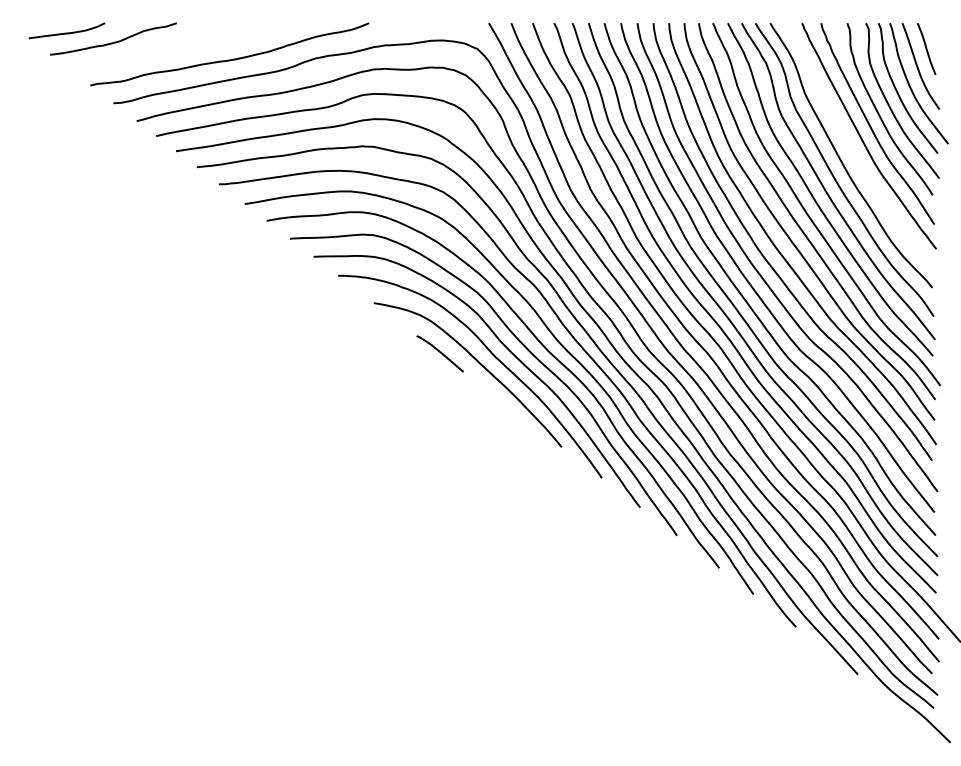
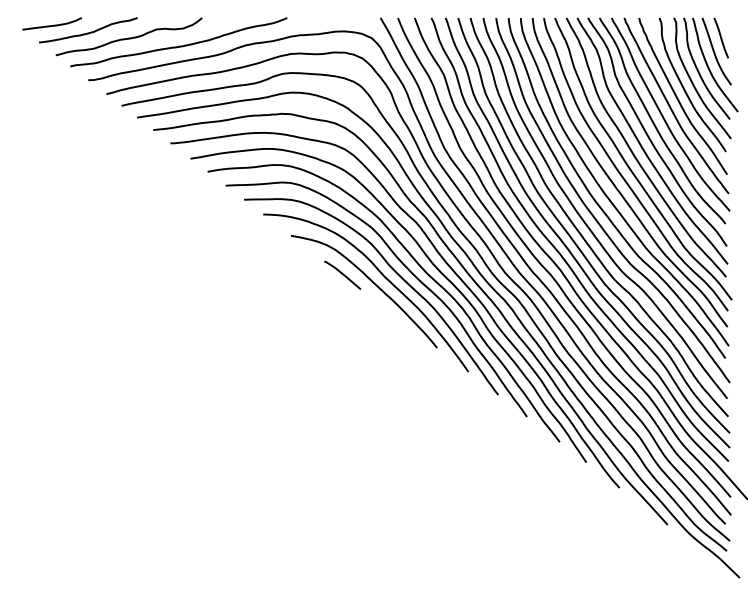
curve: (165, 48) -> (128, 37), added
curve: (853, 151) -> (664, 117), added

